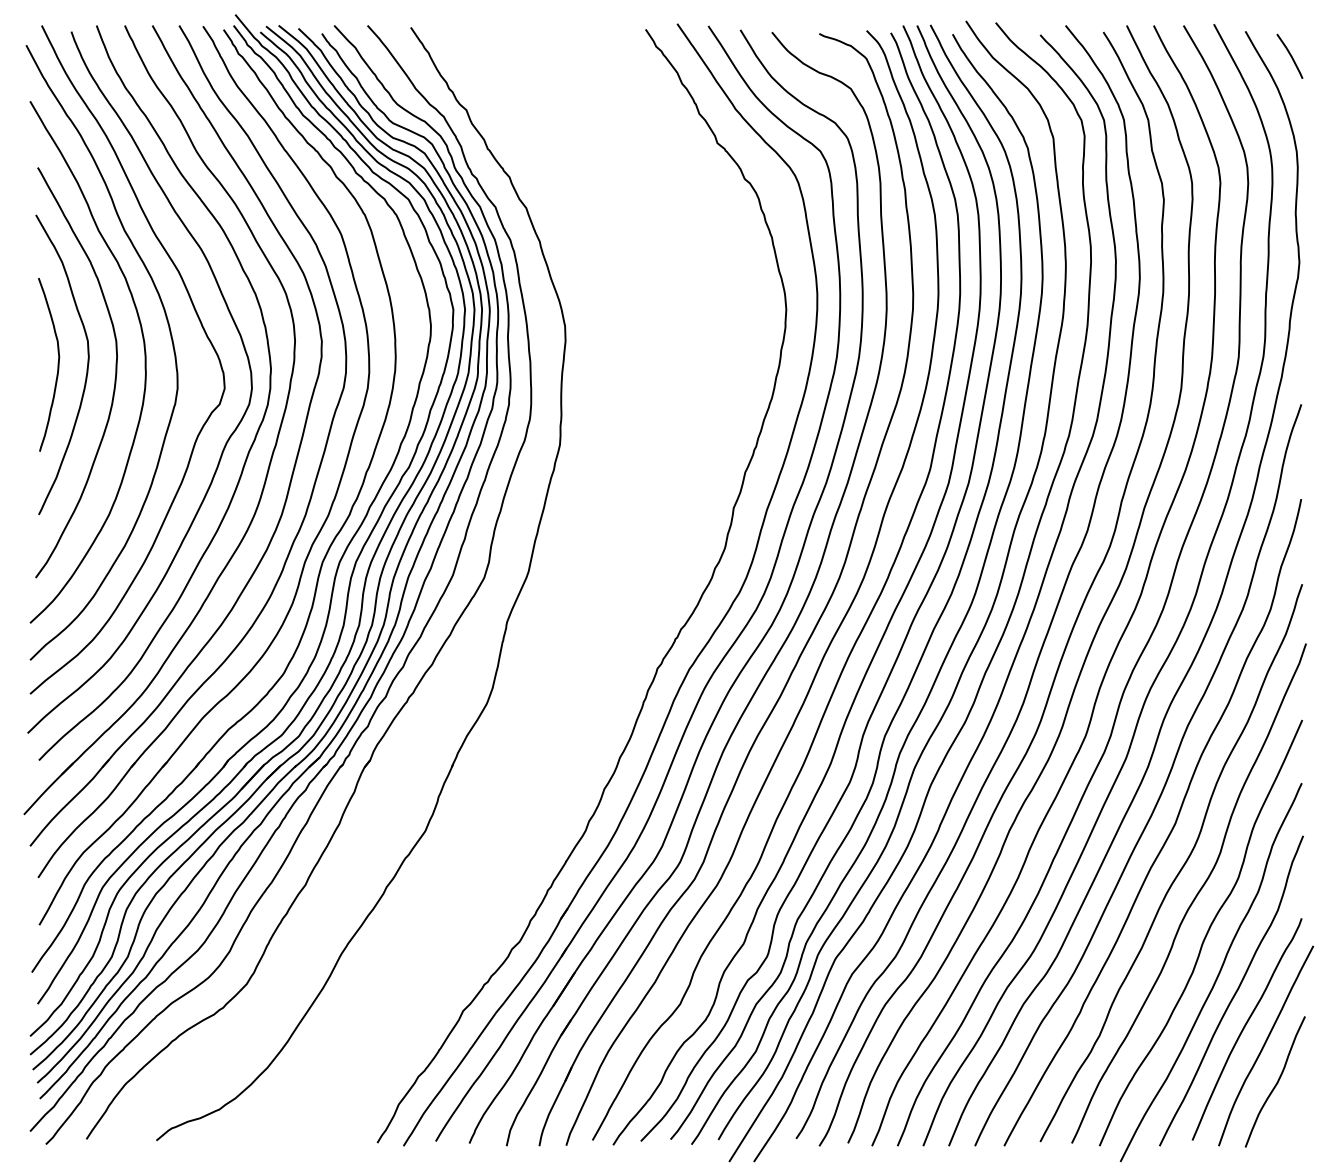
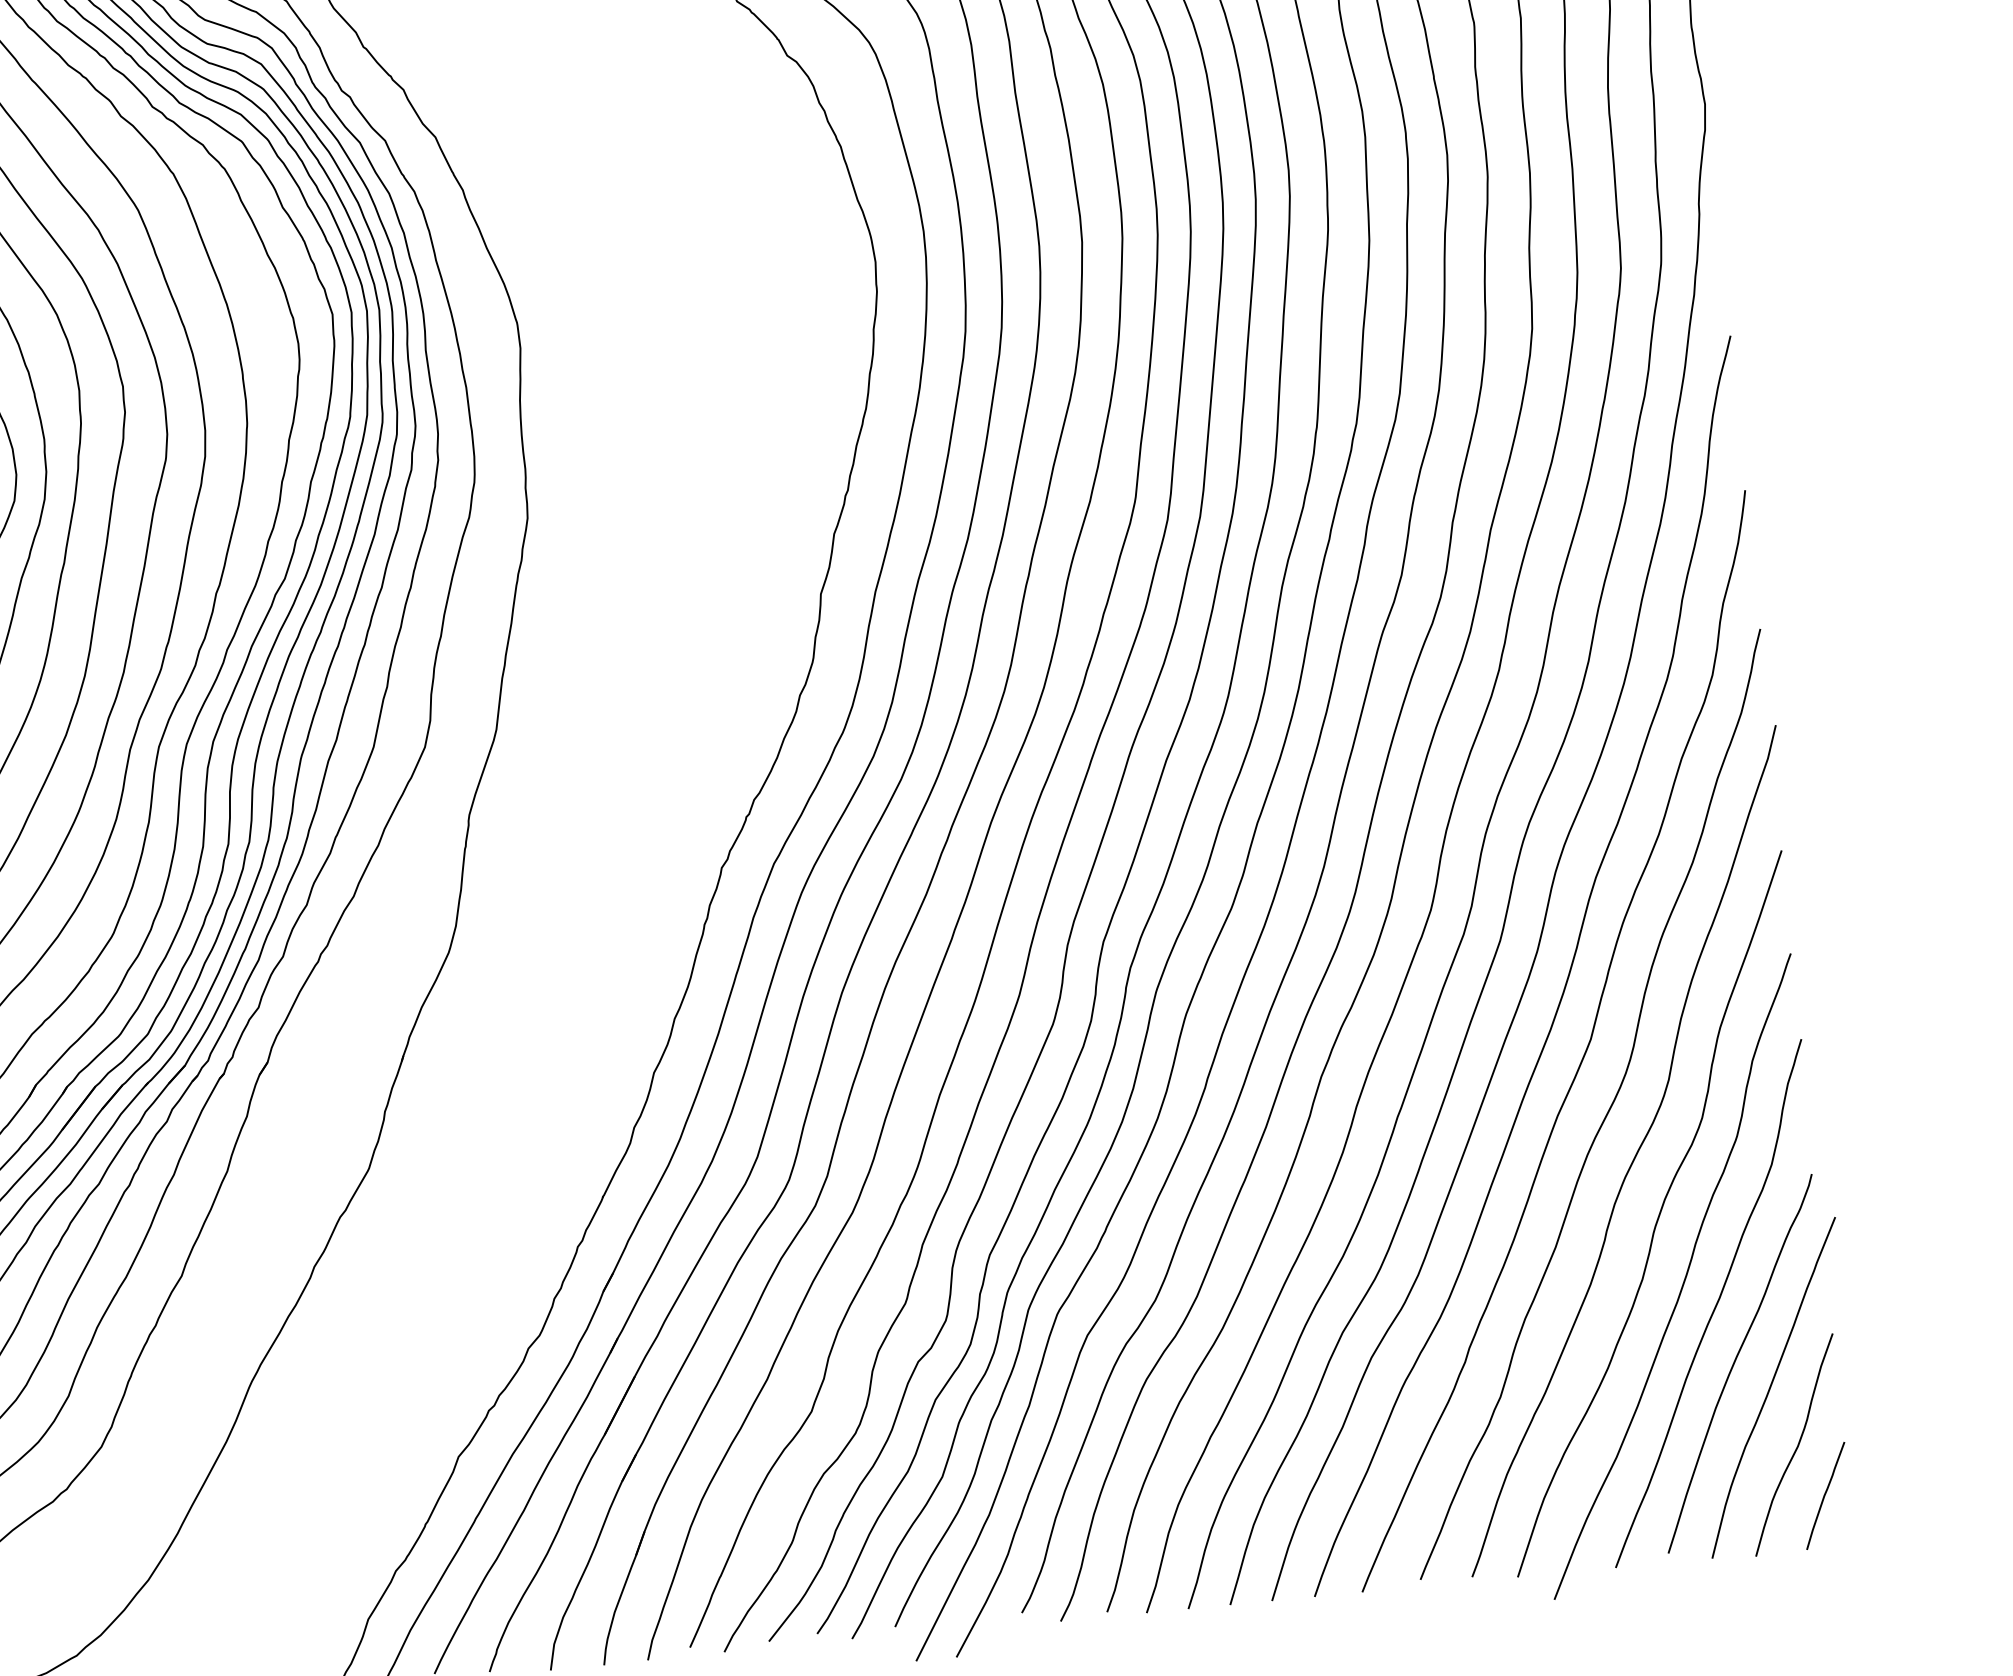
line: (1291, 1114) -> (1825, 1495), added

